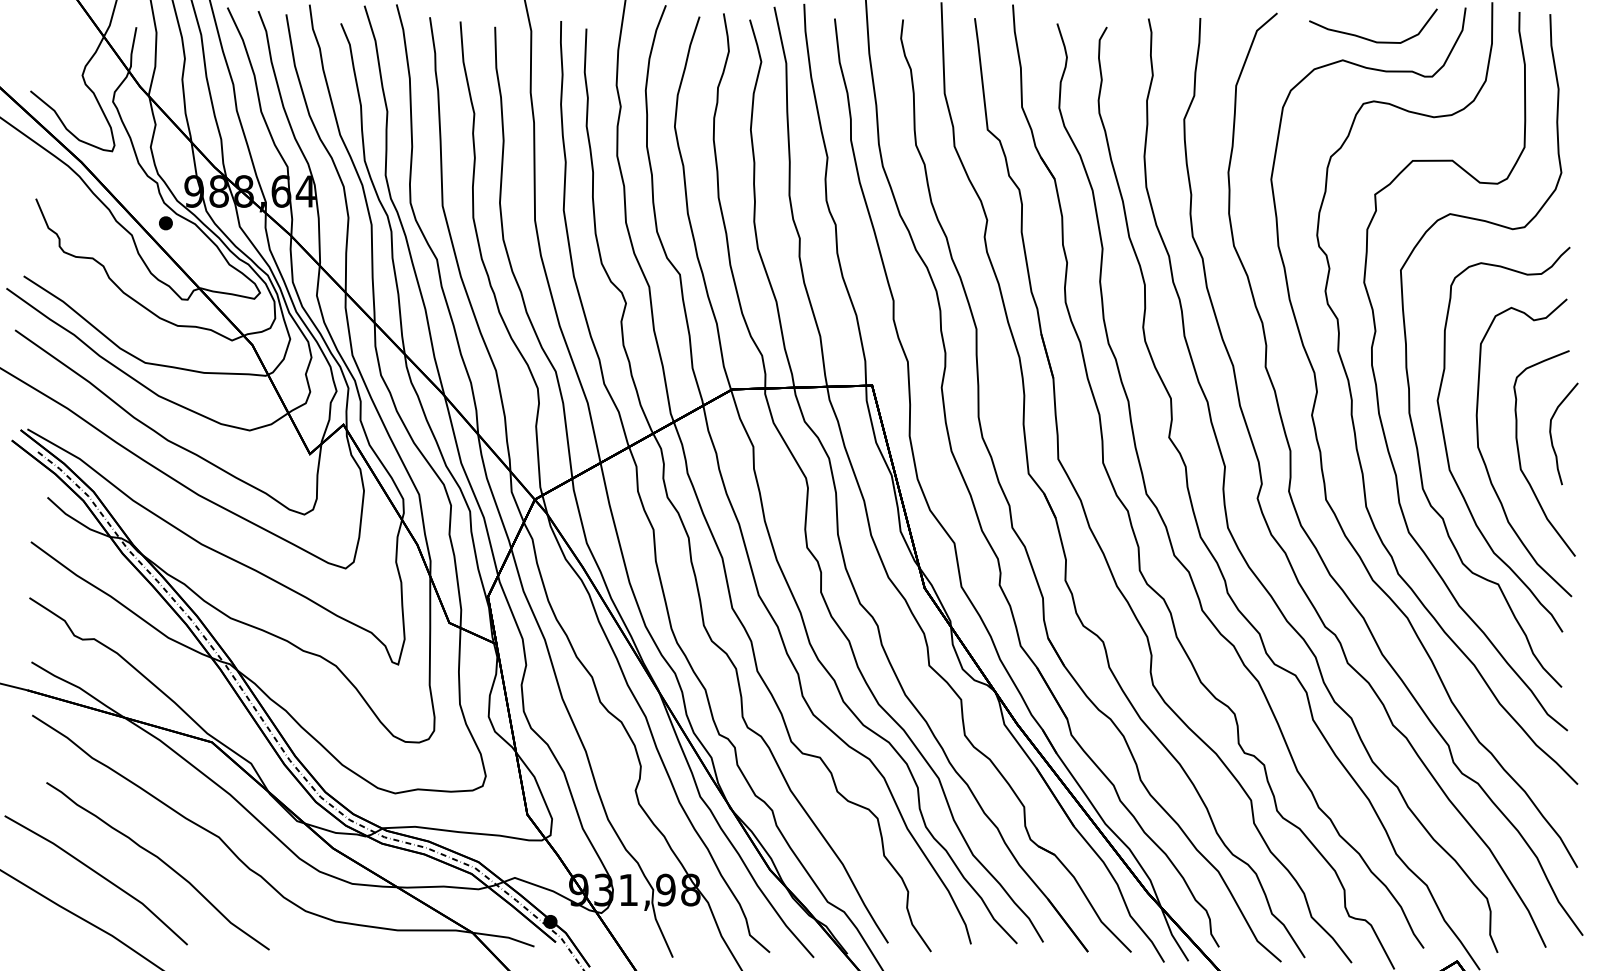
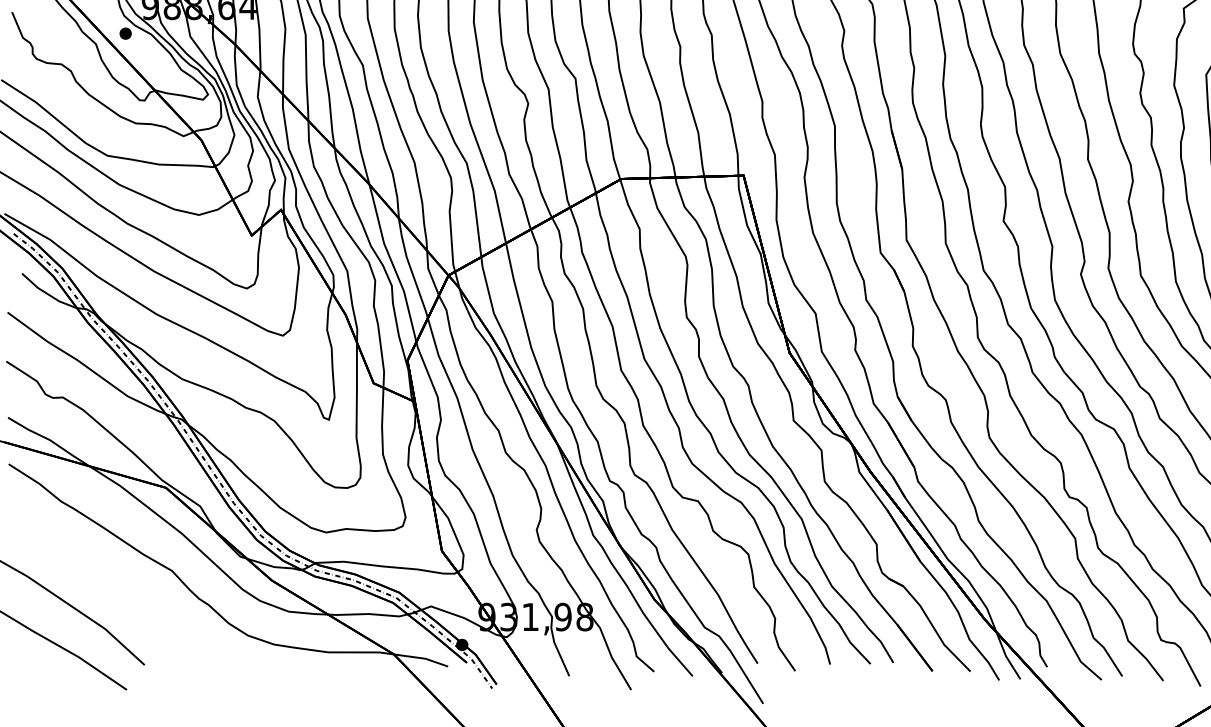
curve: (161, 861) -> (121, 592), removed

